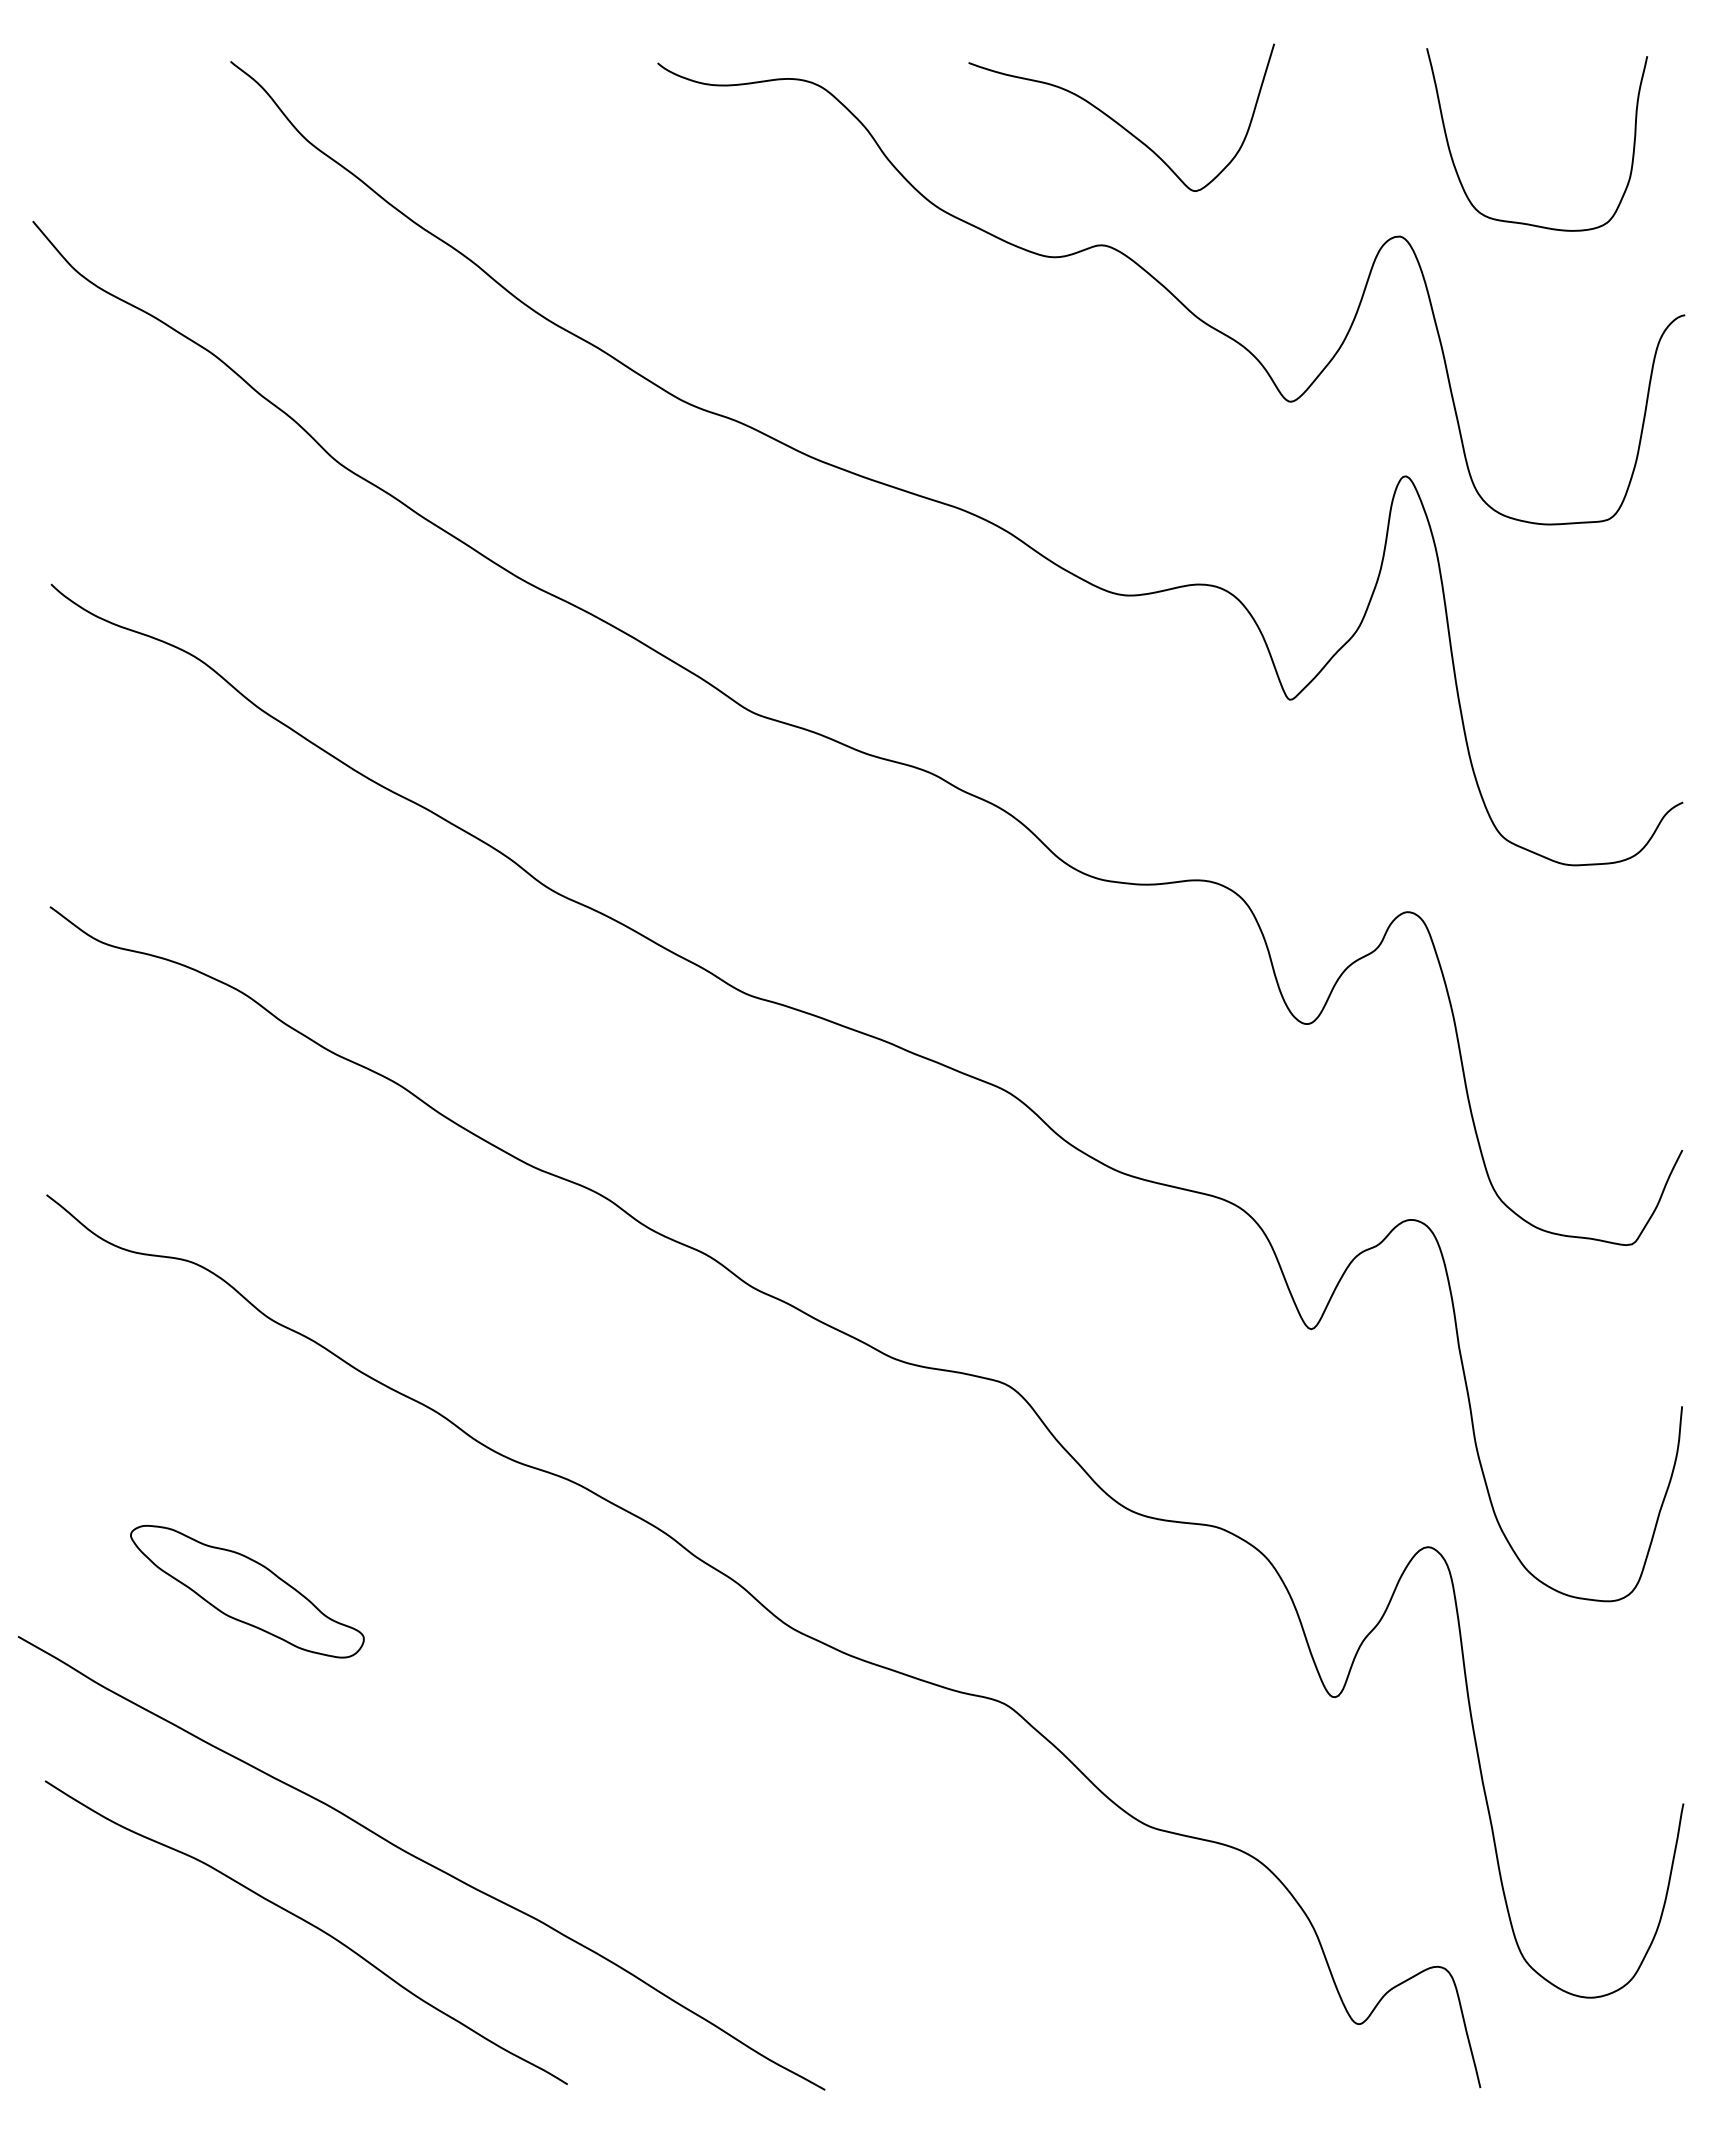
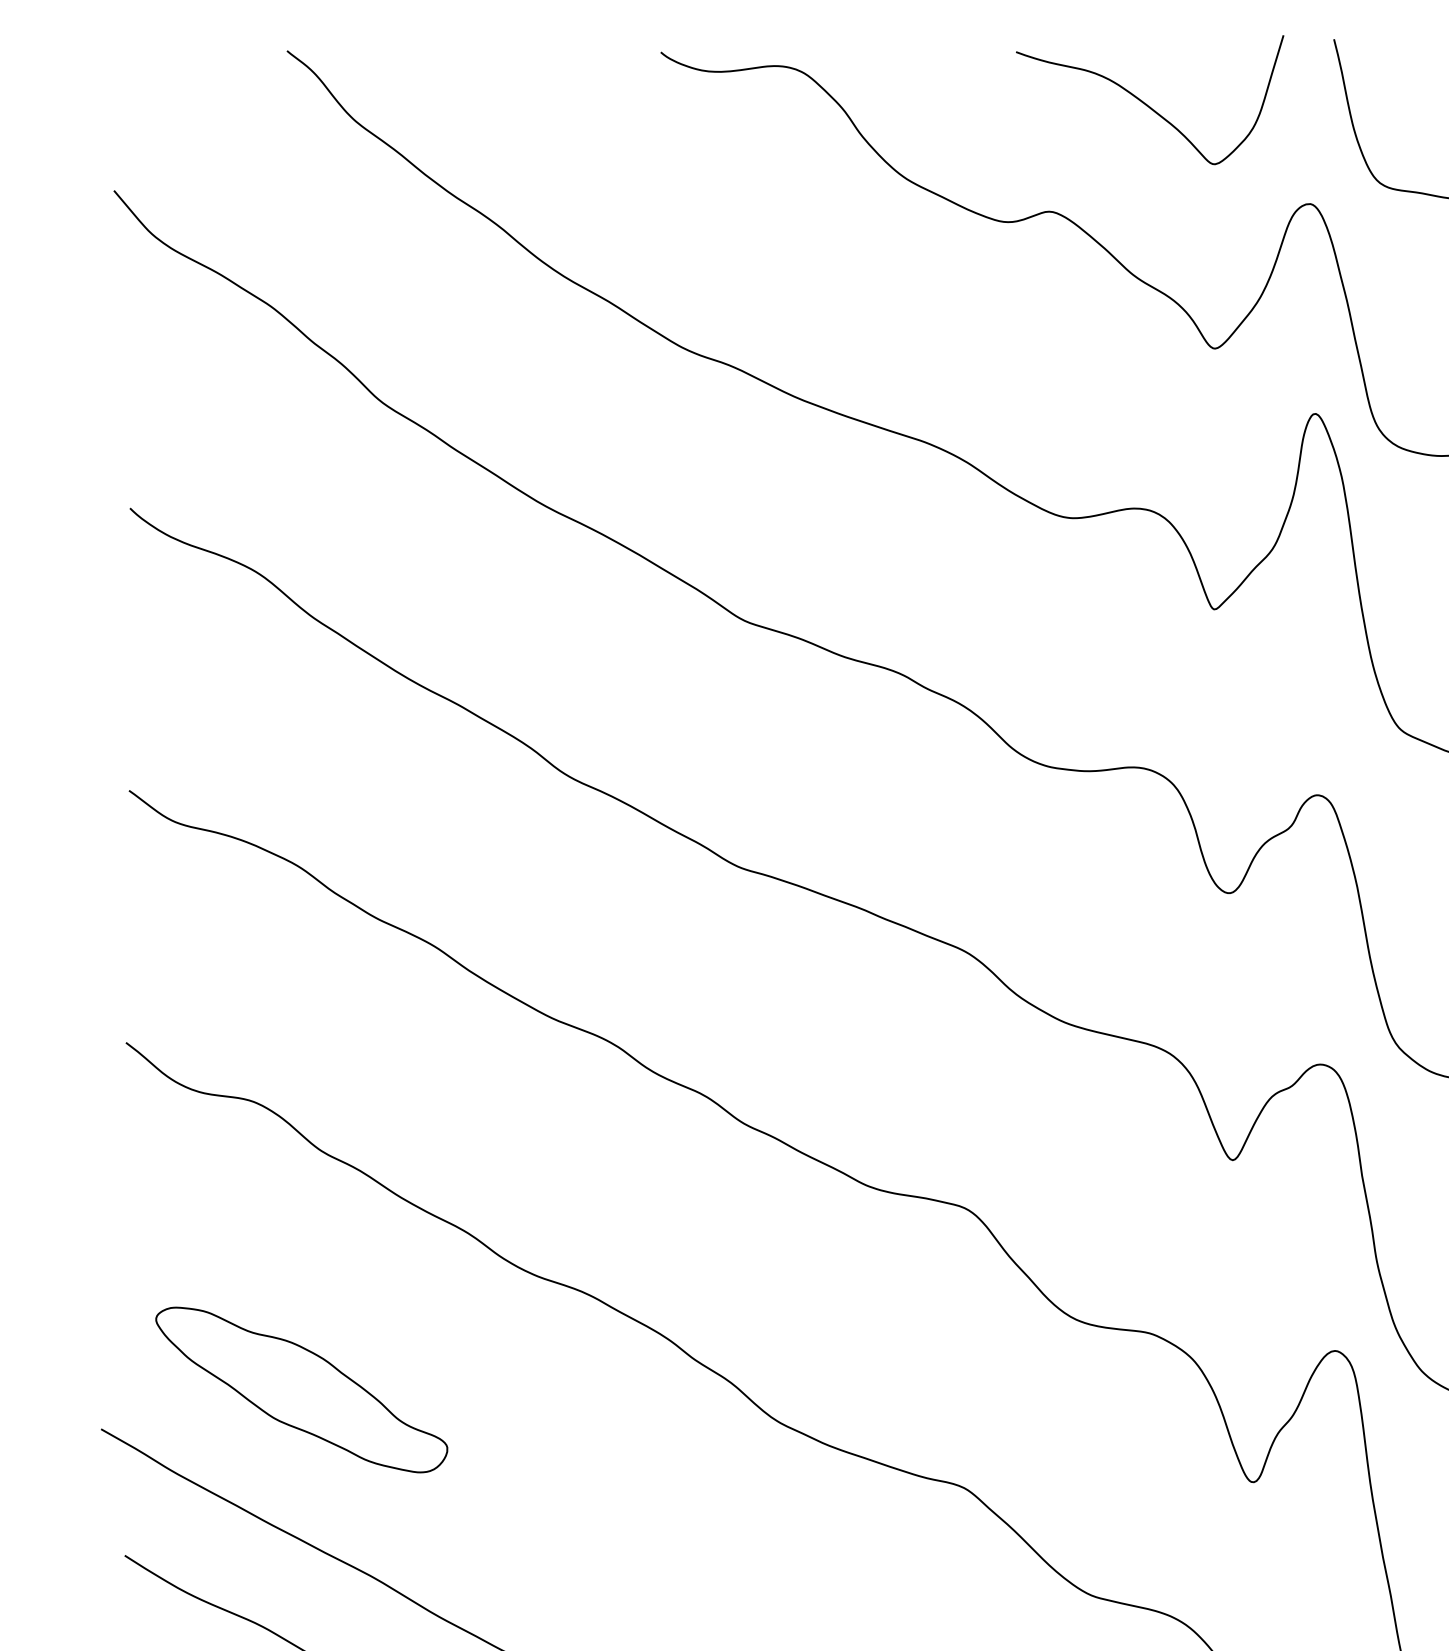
curve: (1118, 122) -> (1147, 104), moved
part: (247, 1591) -> (301, 1389), size x1.43

